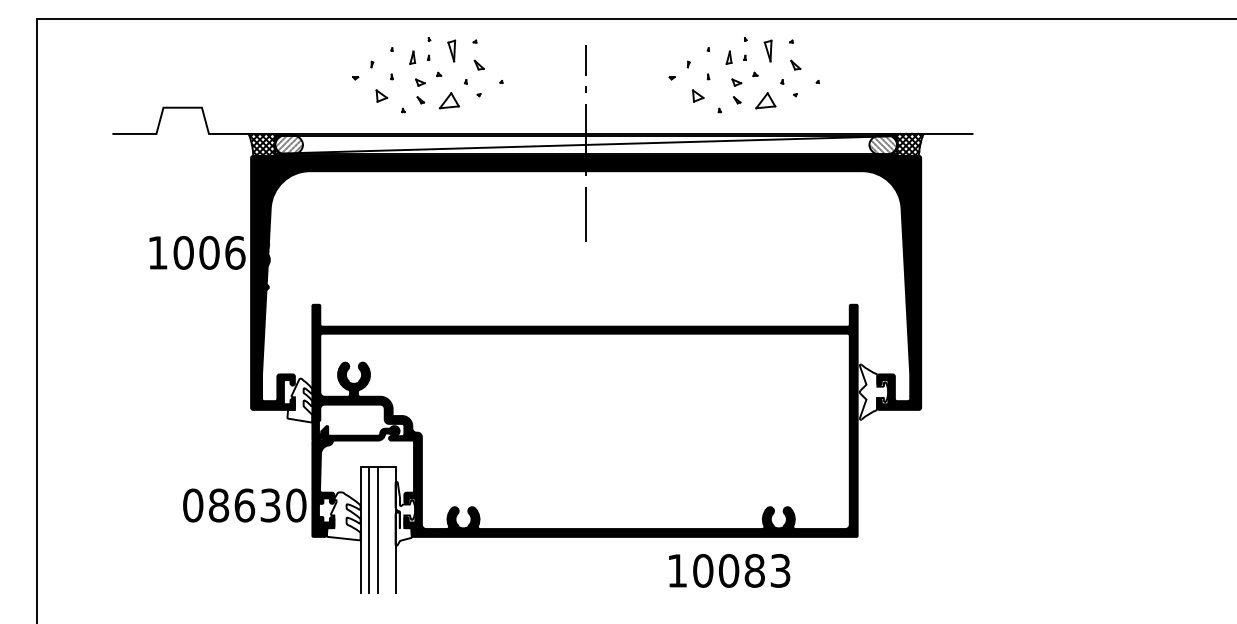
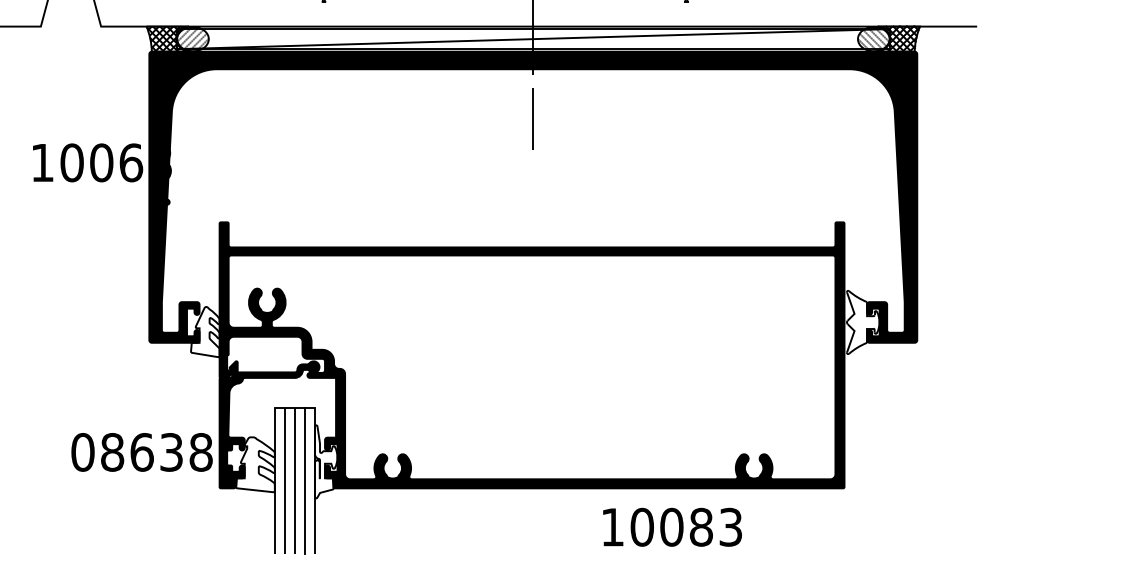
text: (296, 505) -> (201, 452), 08630 -> 08638
line: (386, 530) -> (304, 481), added
text: (729, 570) -> (672, 526), moved

